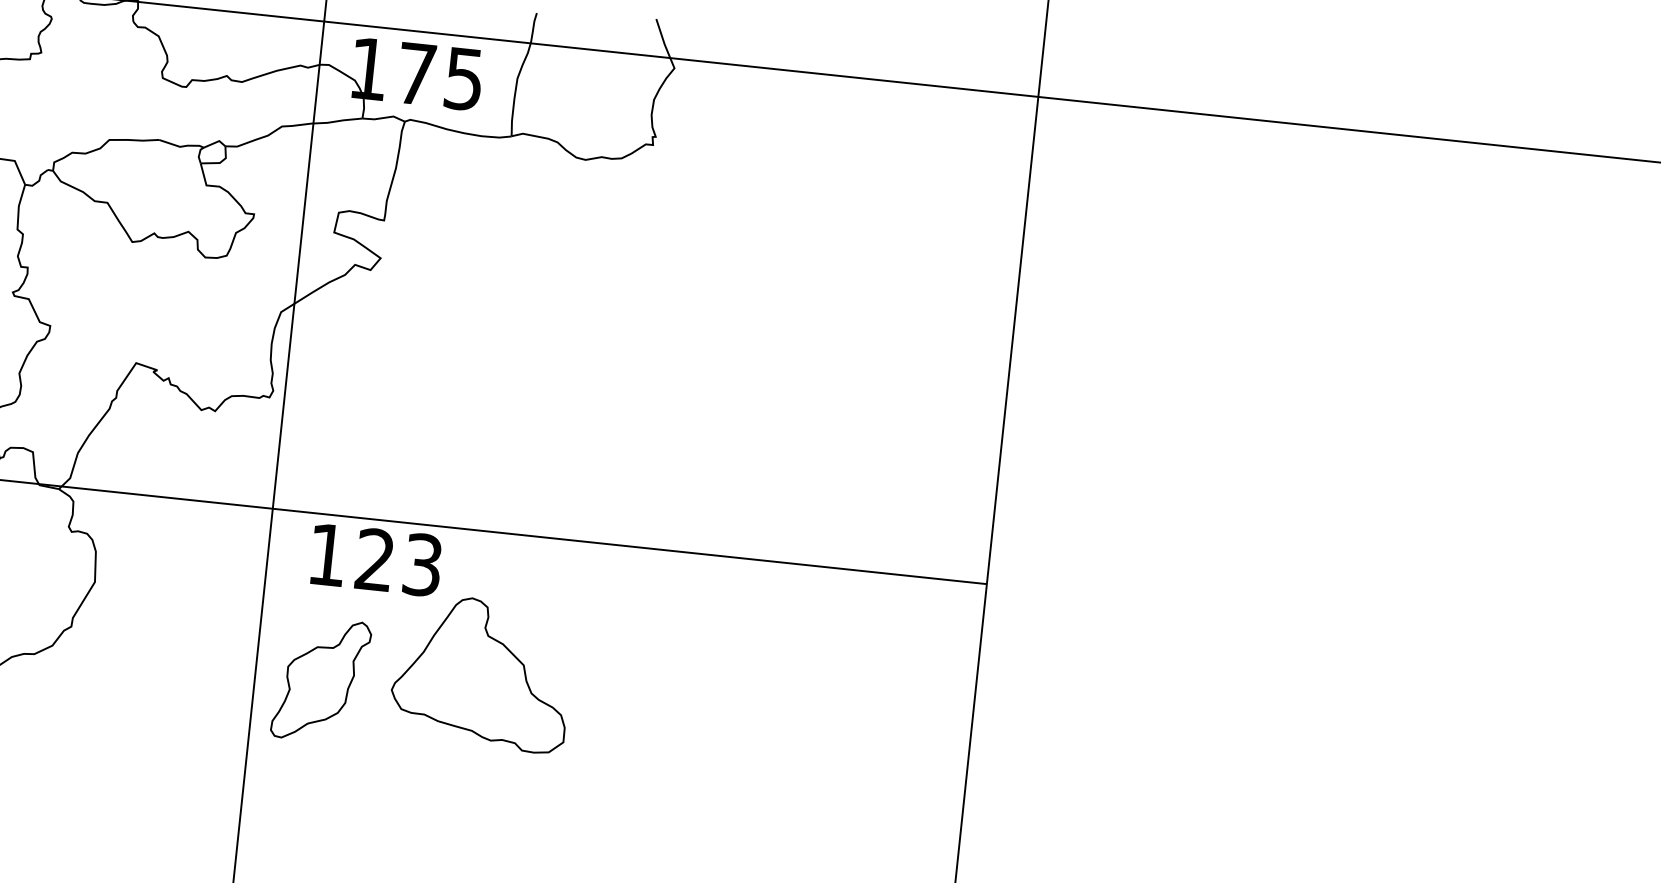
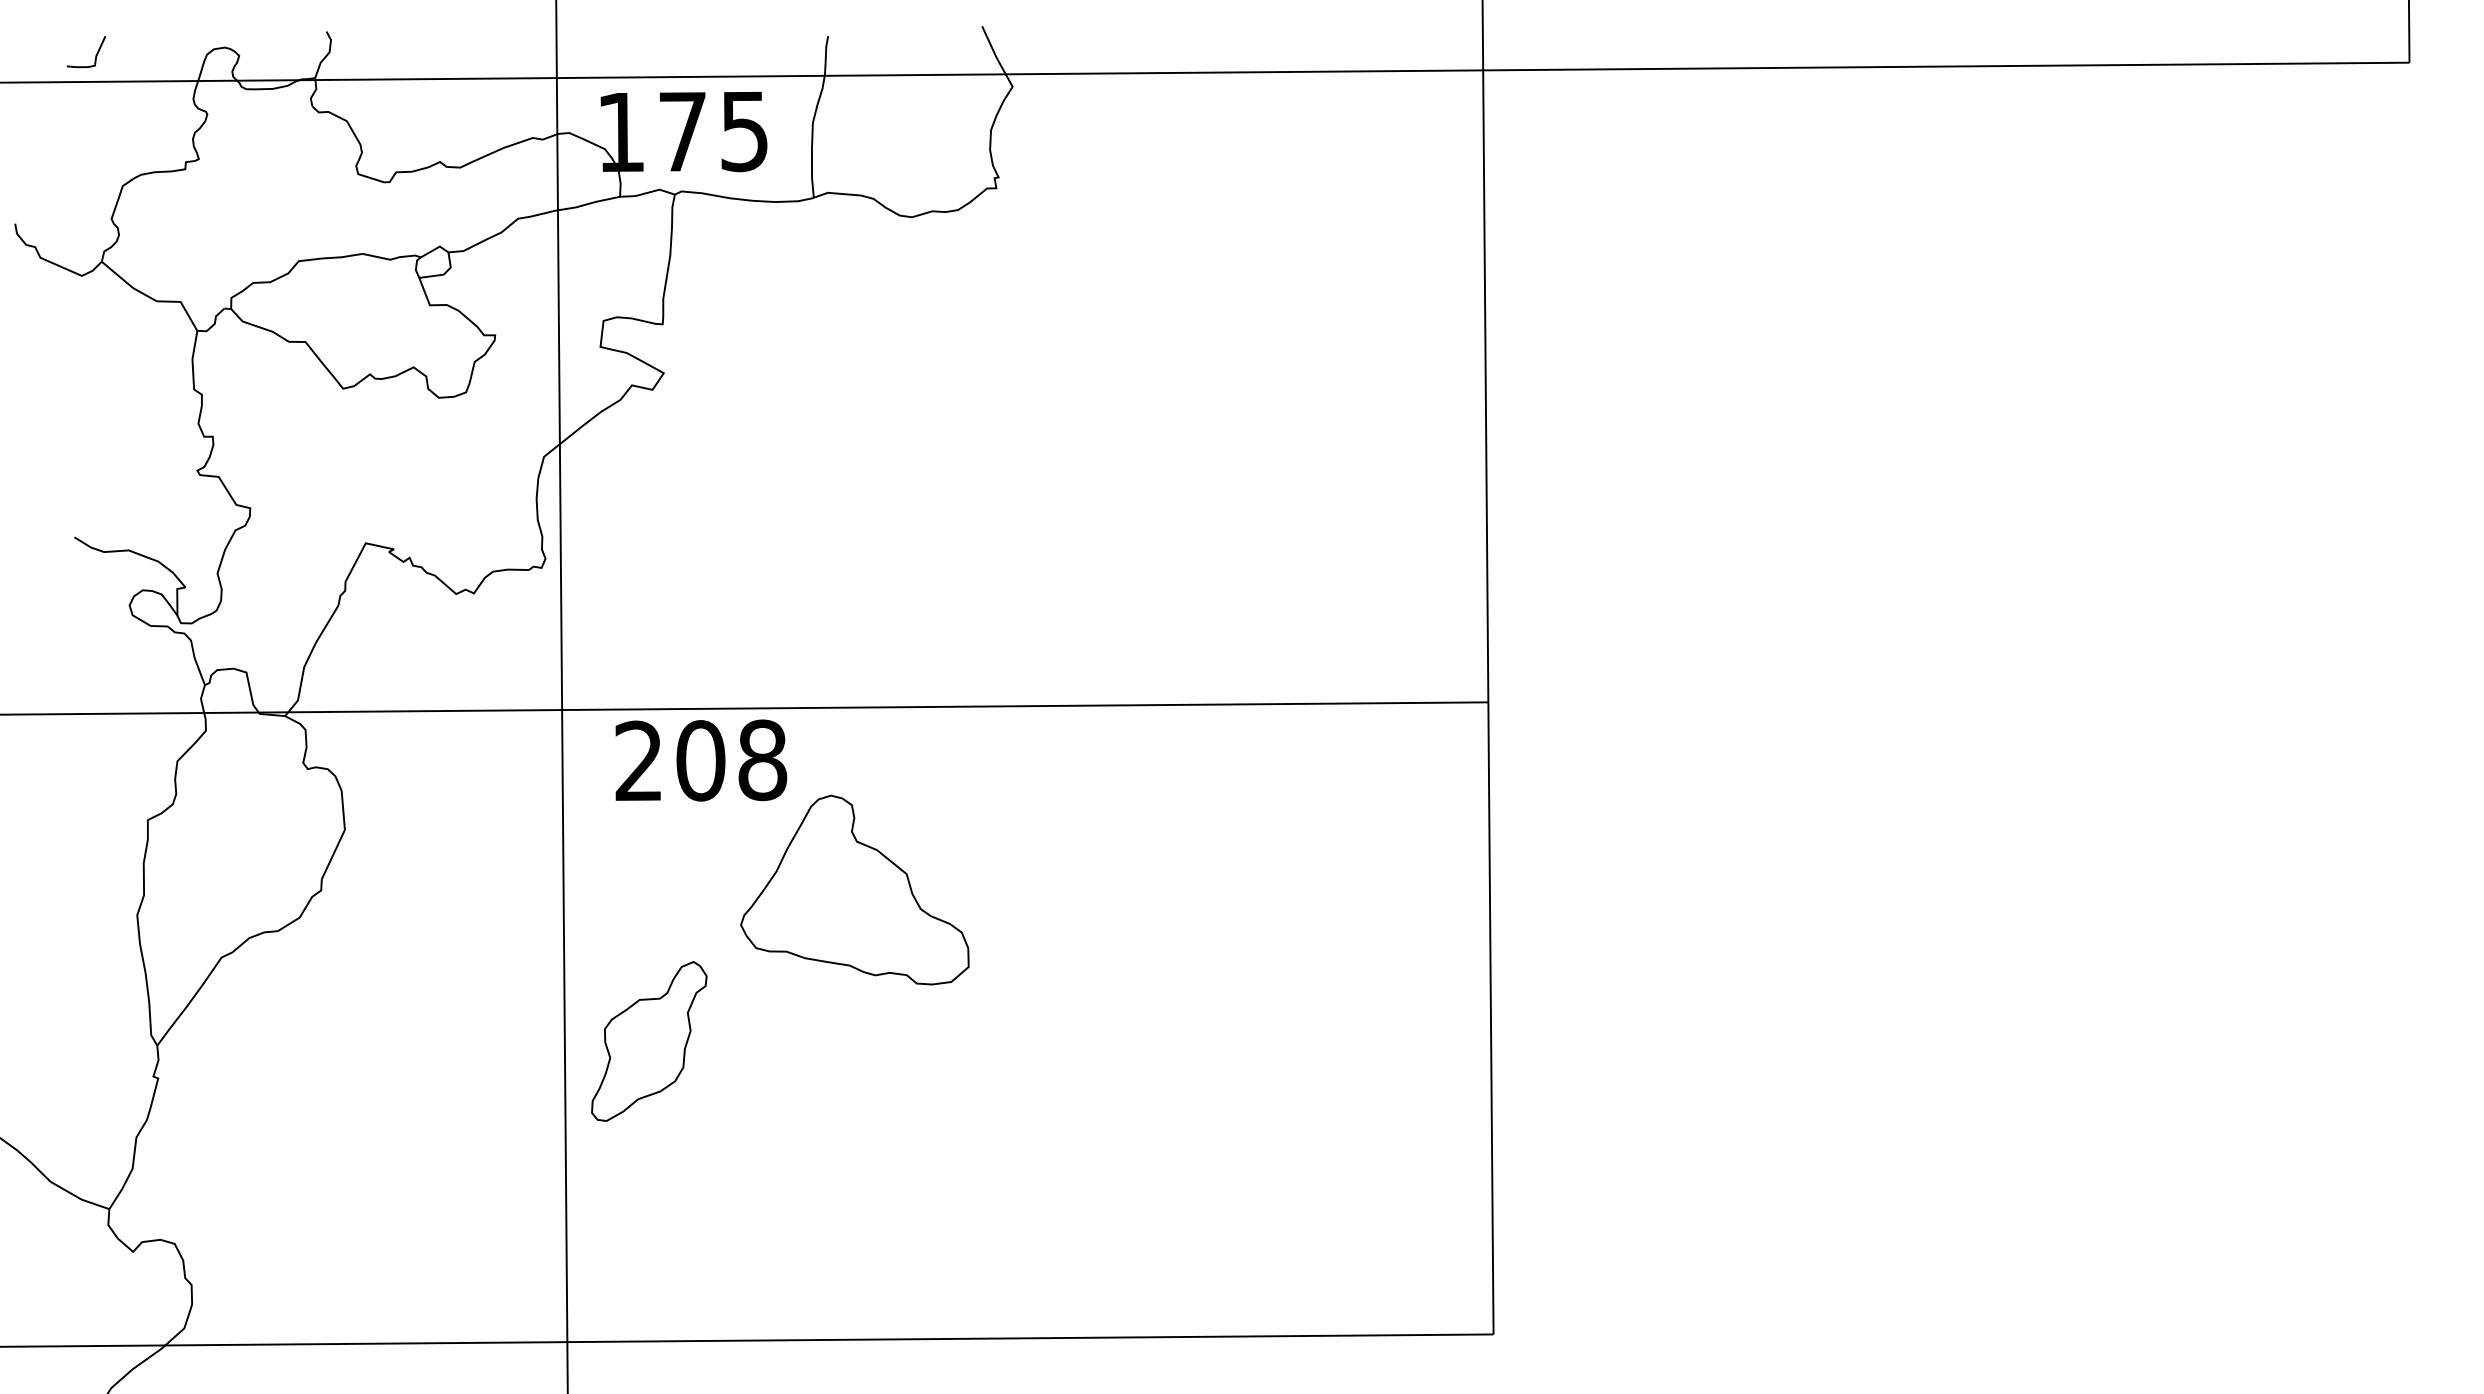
text: (375, 559) -> (701, 760), 123 -> 208
part: (321, 680) -> (649, 1041), moved

